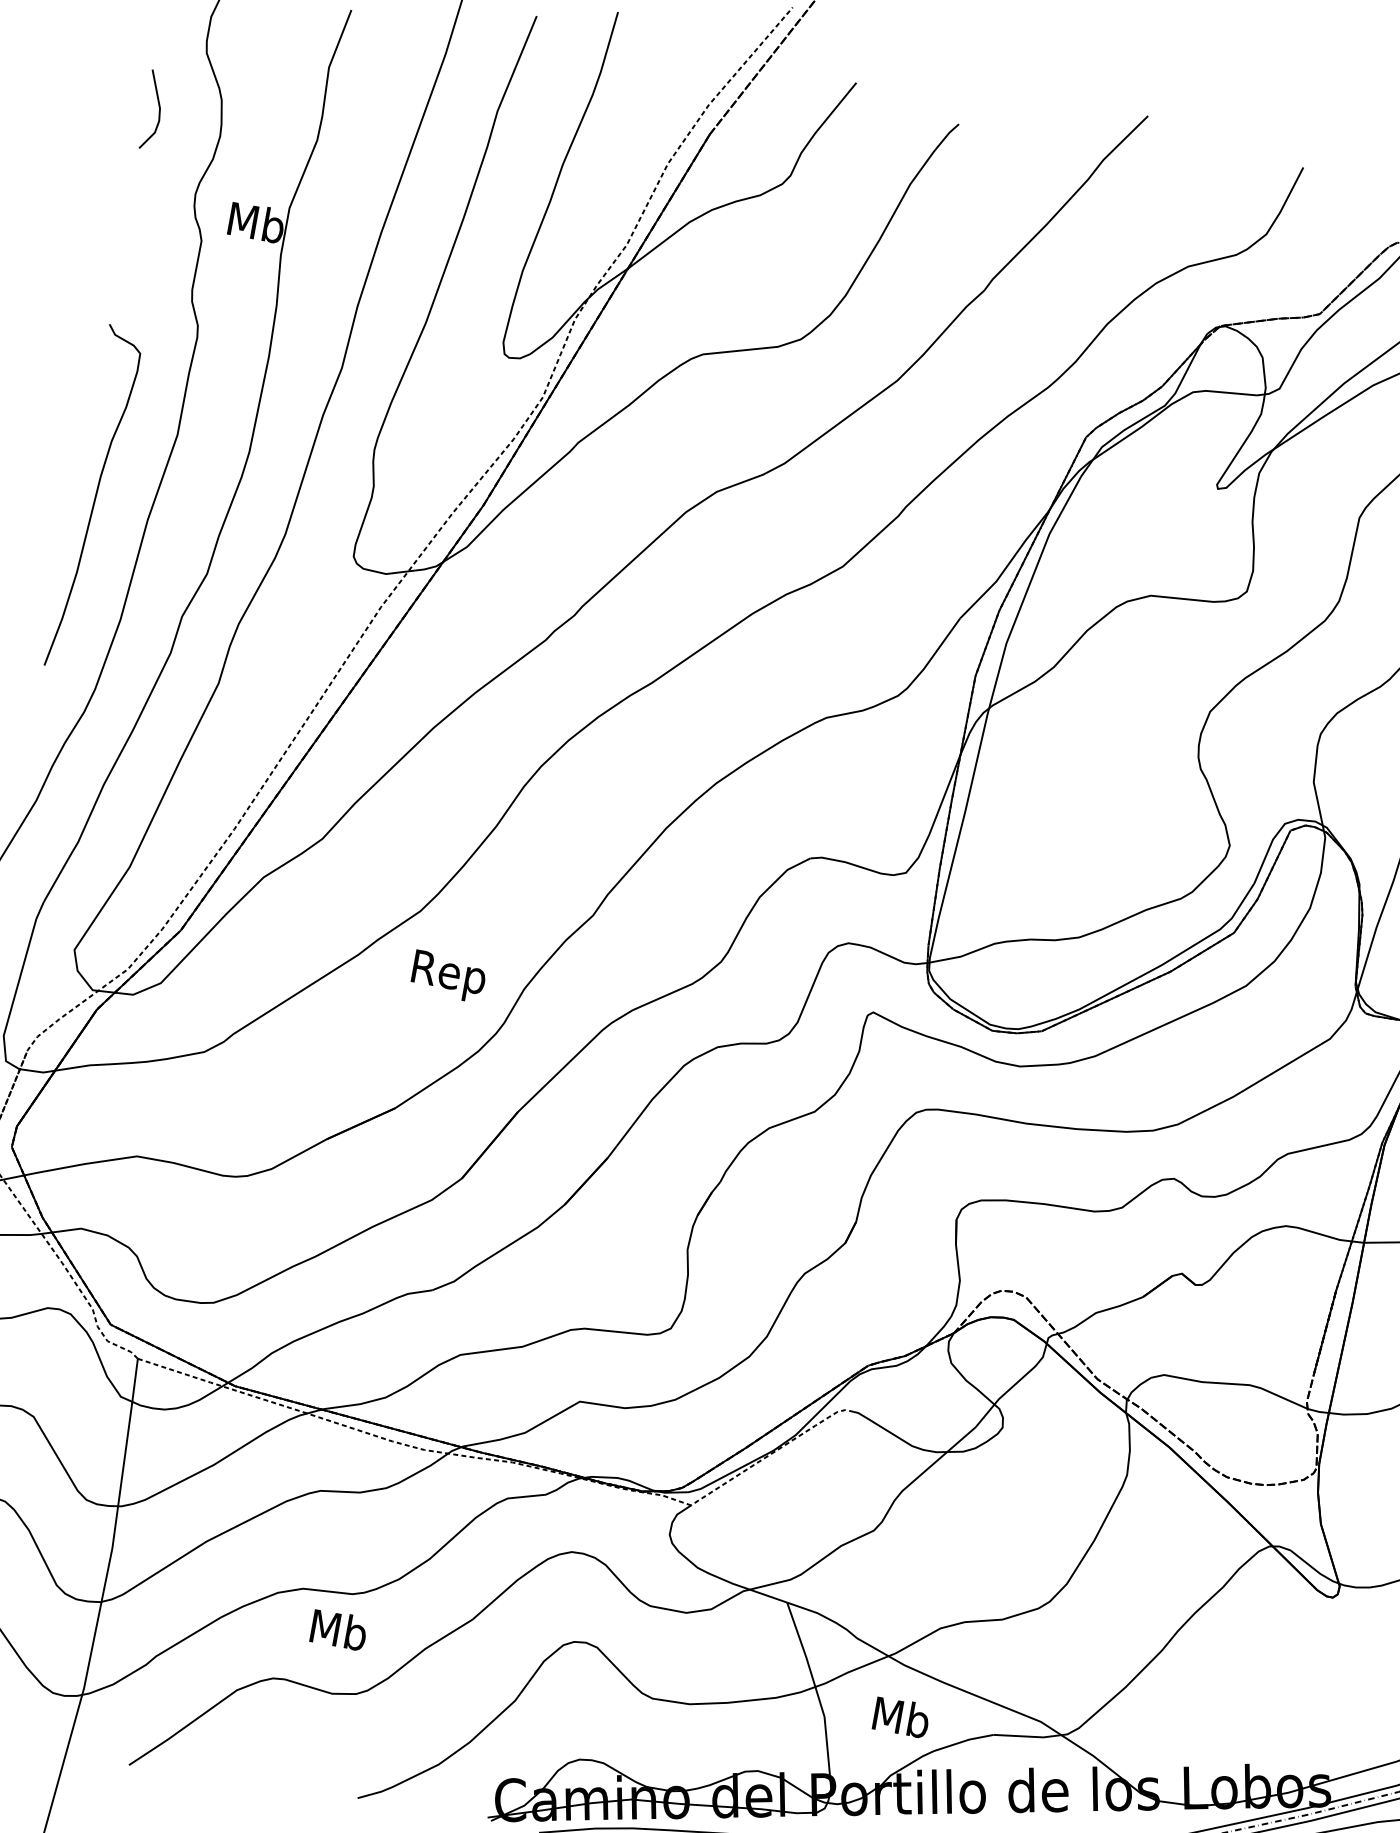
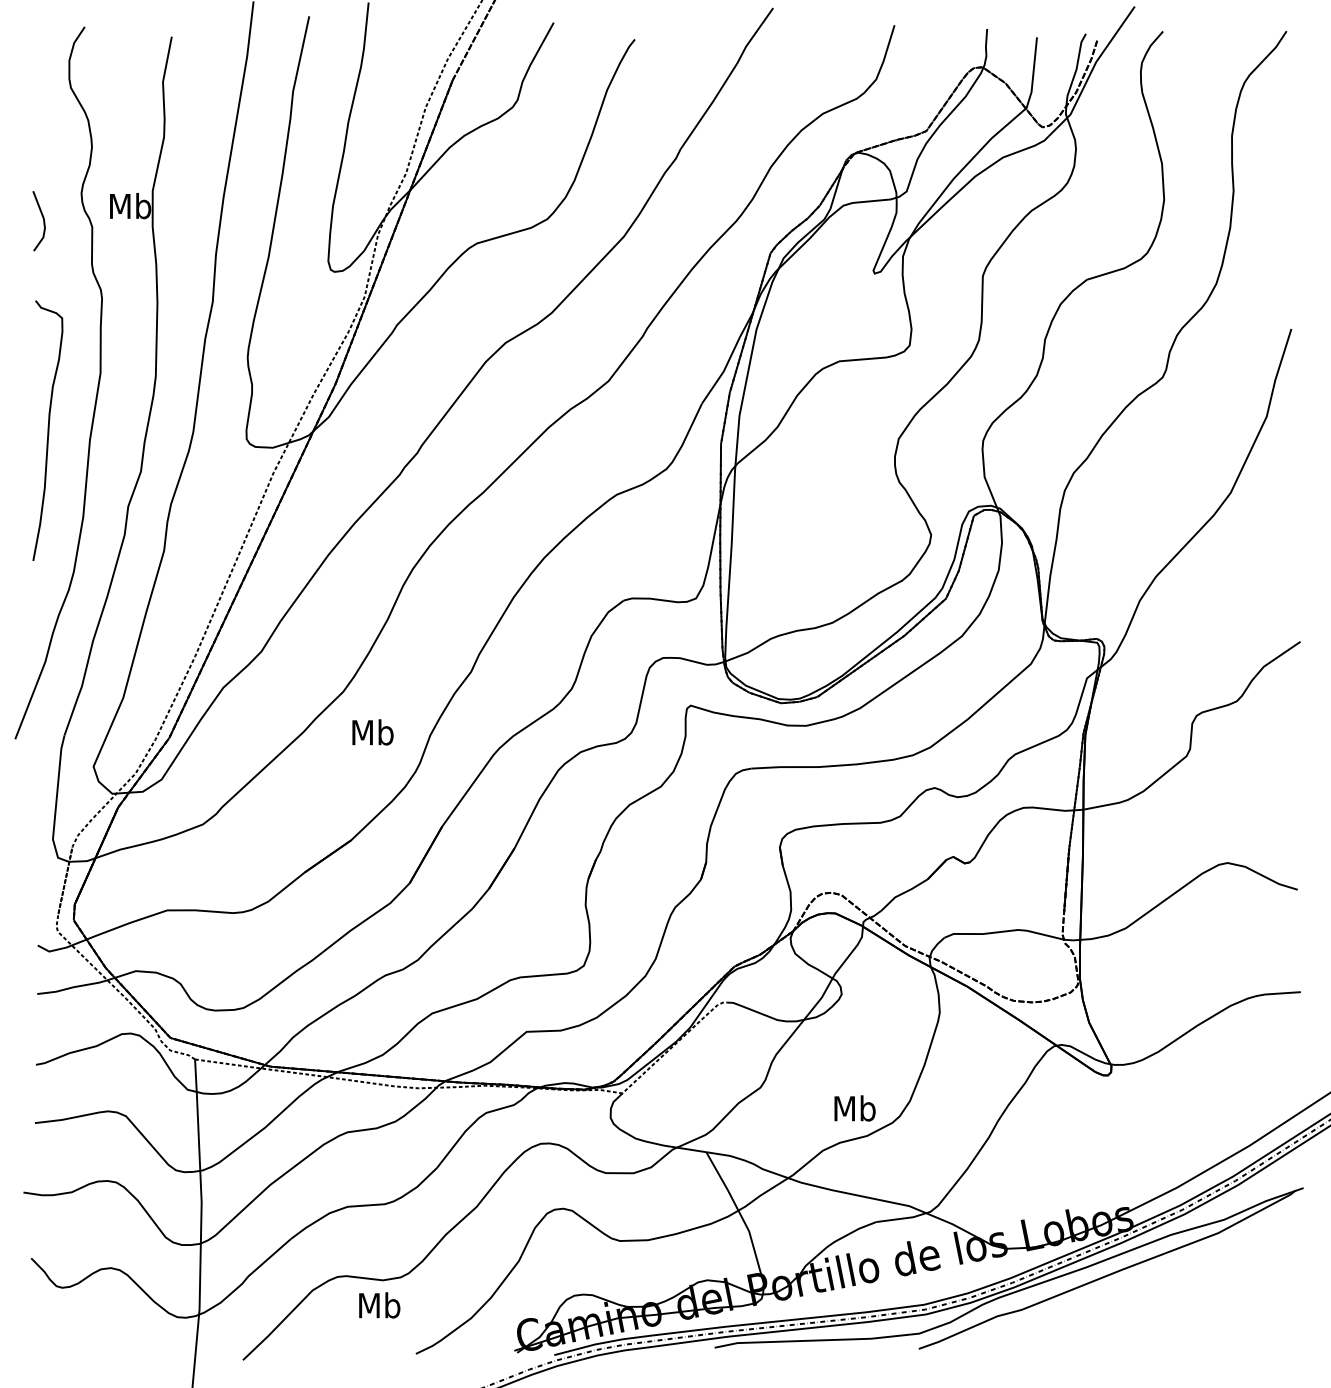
line: (158, 107) -> (42, 218), moved
text: (448, 975) -> (372, 735), Rep -> Mb
text: (338, 1630) -> (379, 1305), moved
text: (900, 1717) -> (854, 1108), moved

